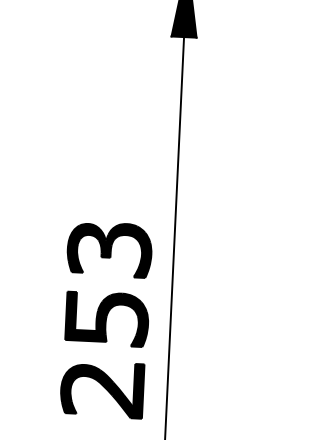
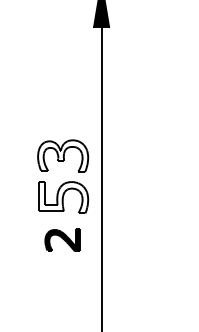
fill: (110, 250) -> (63, 156), removed
fill: (107, 318) -> (63, 197), removed
part: (102, 388) -> (62, 239), size x0.7

